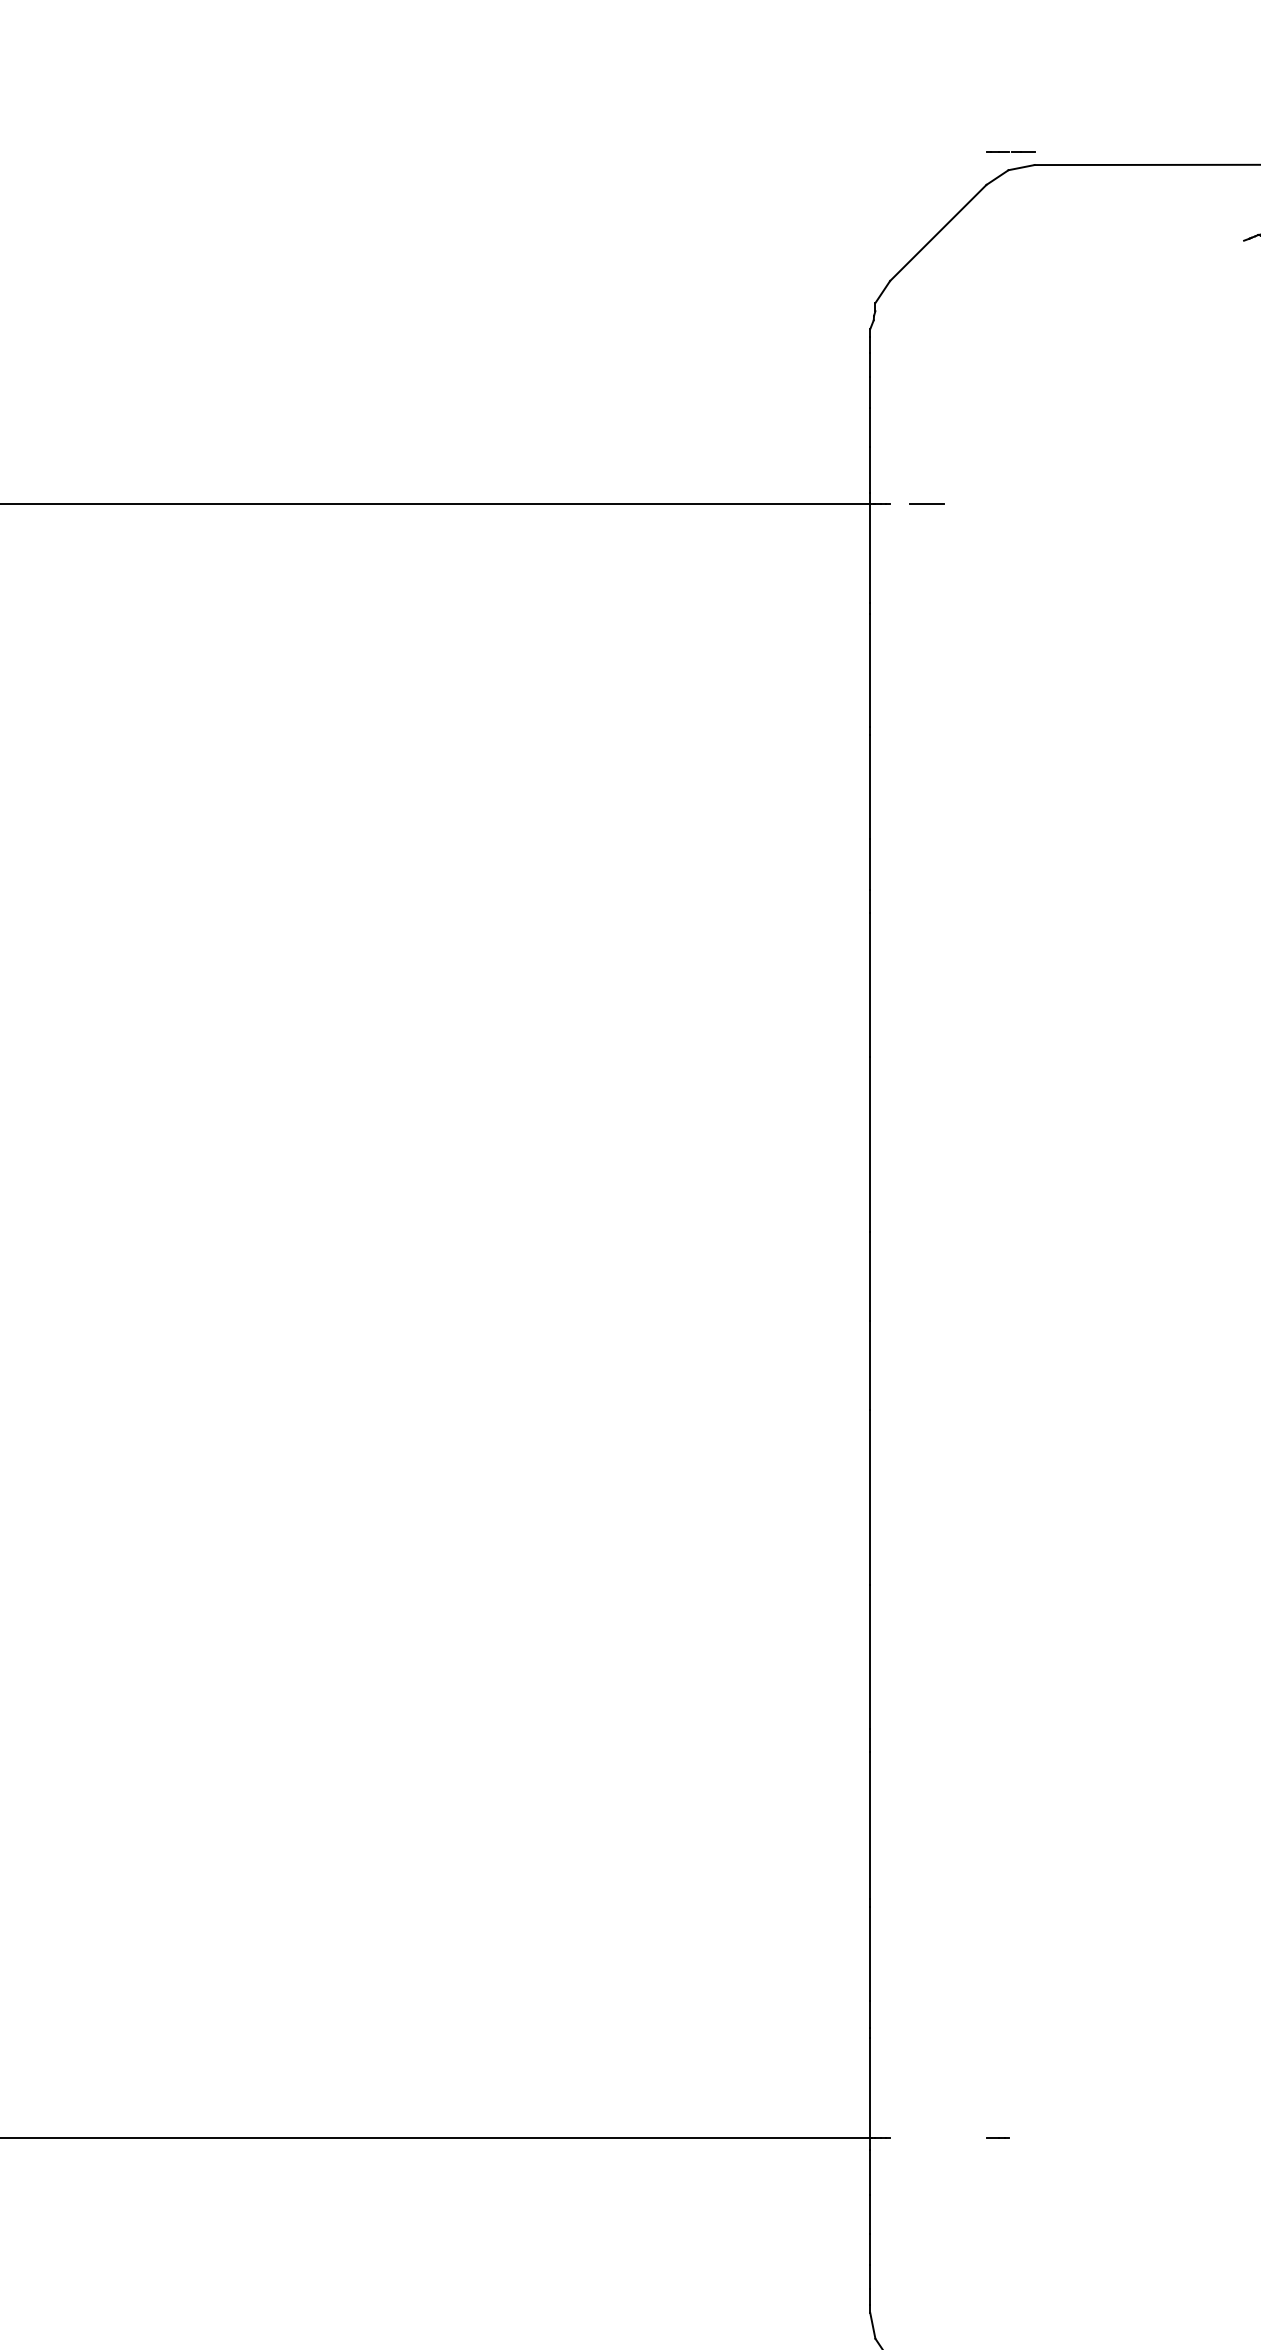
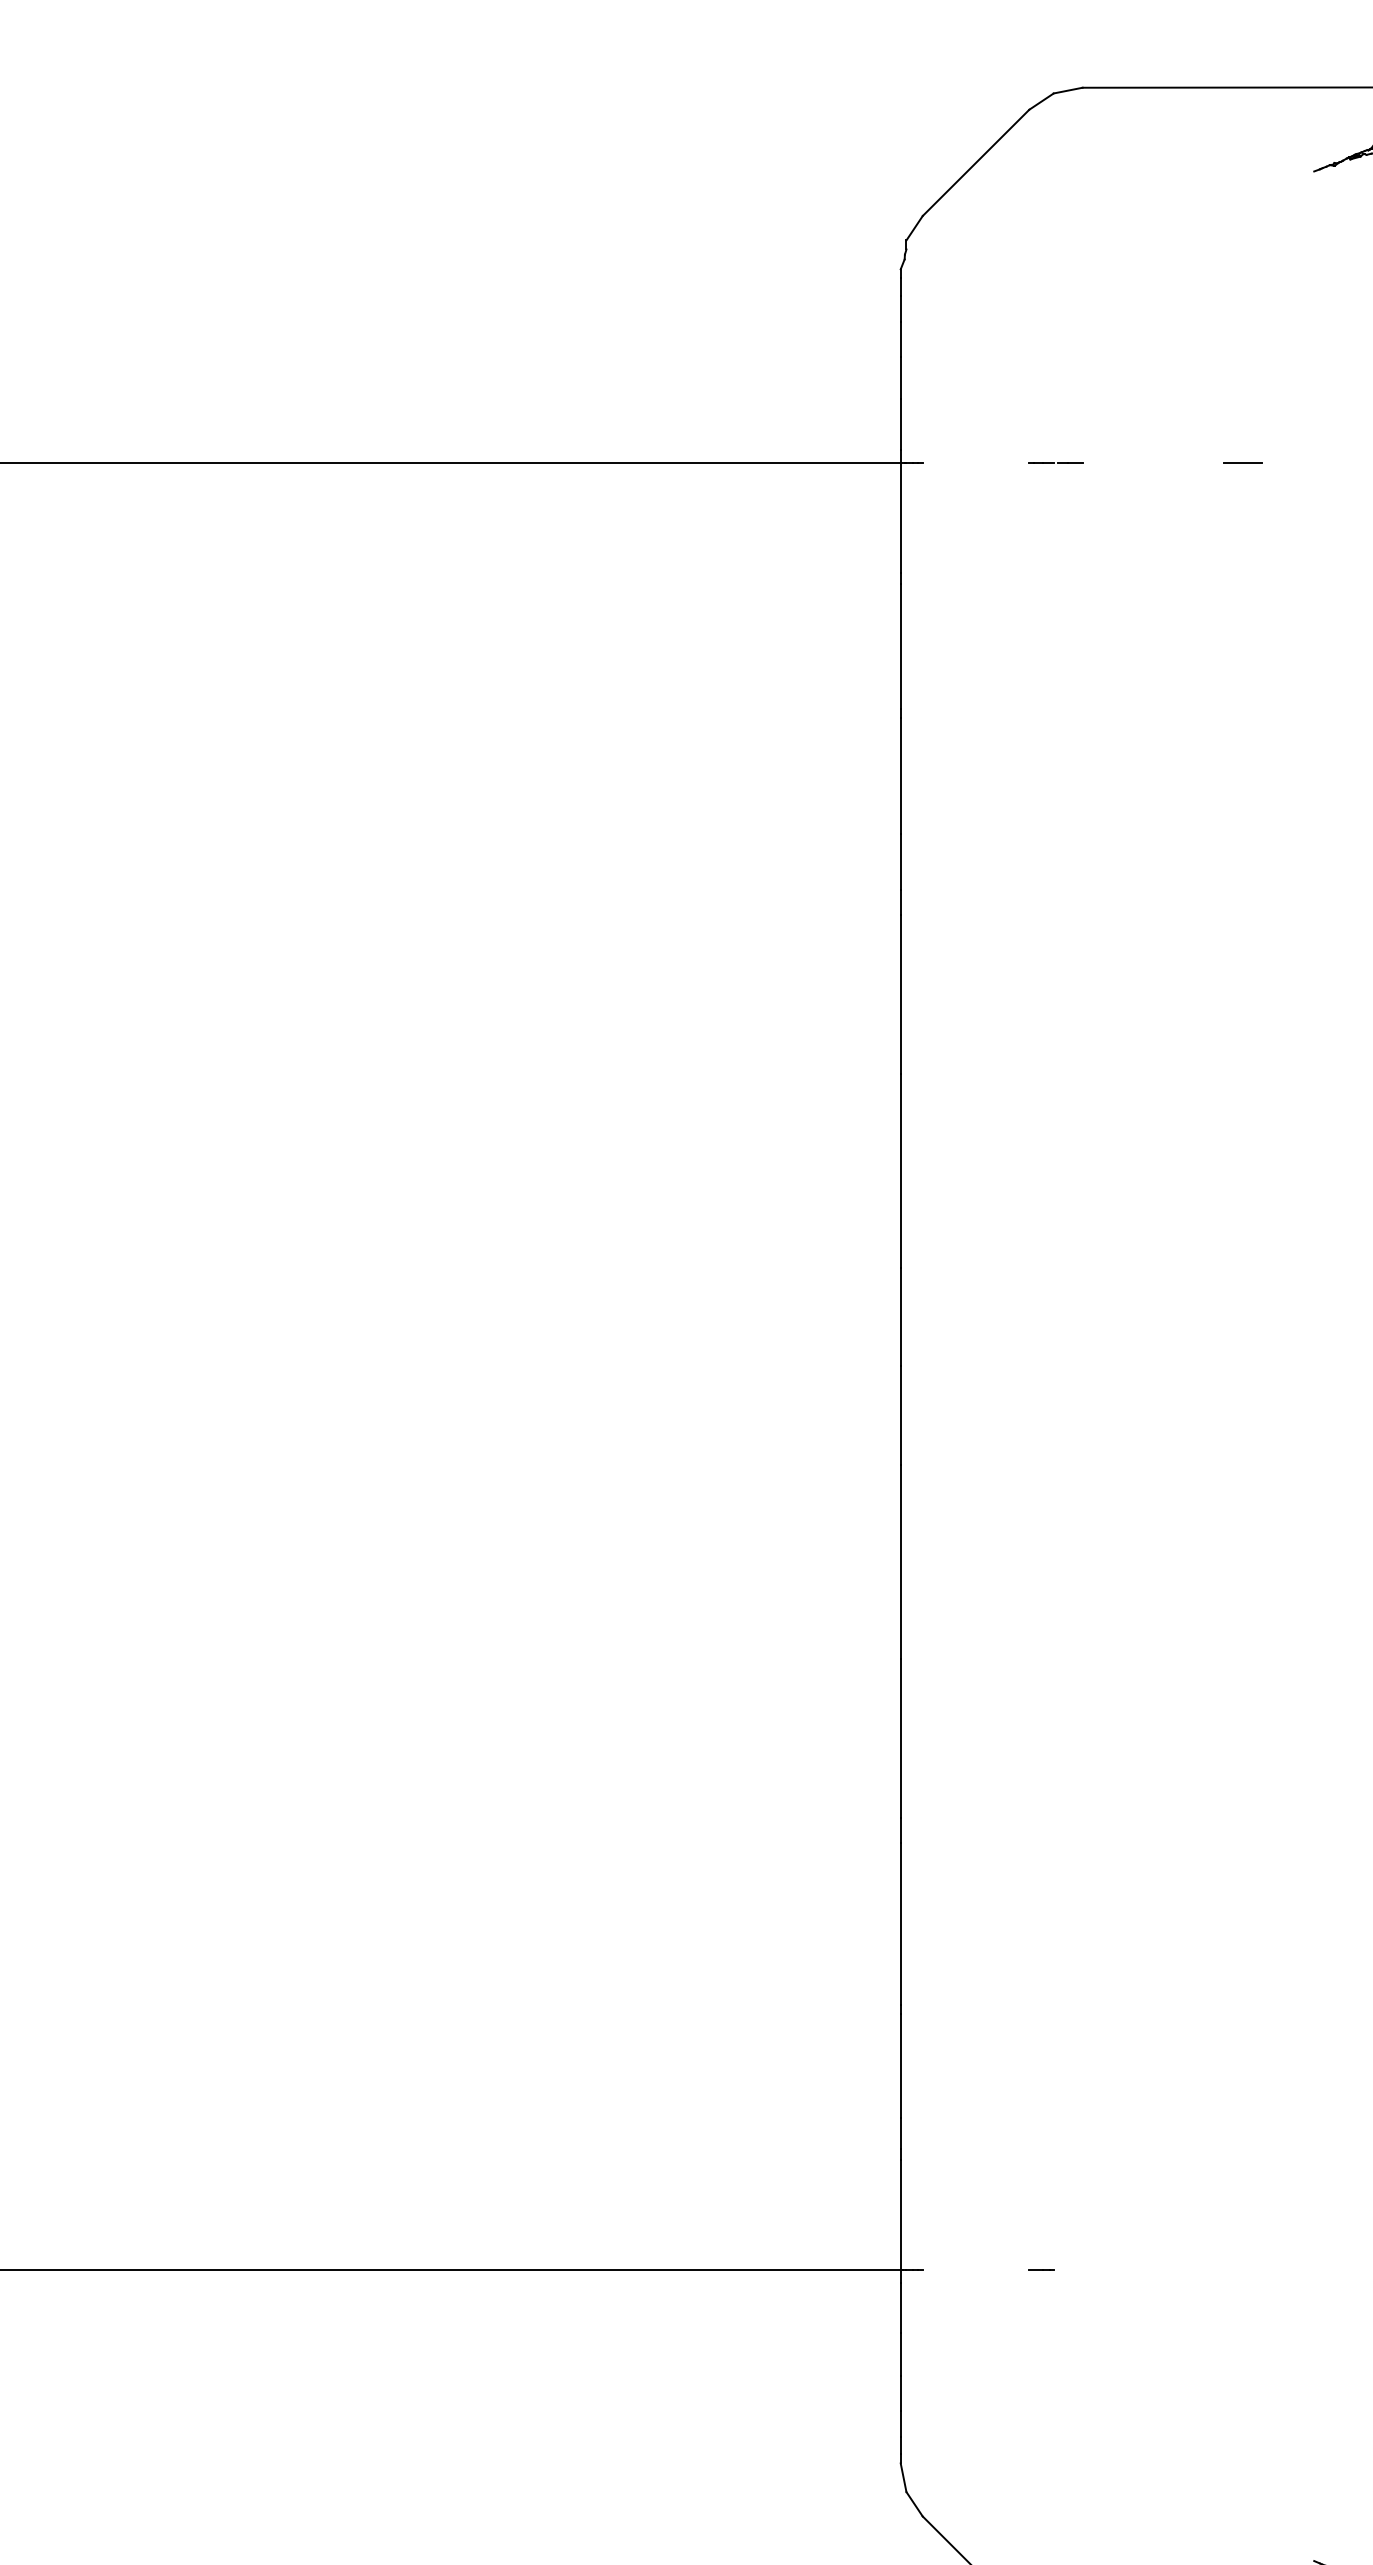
line: (1009, 151) -> (1054, 462), moved
line: (926, 503) -> (1242, 462), moved

